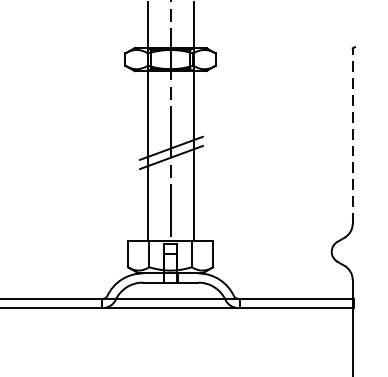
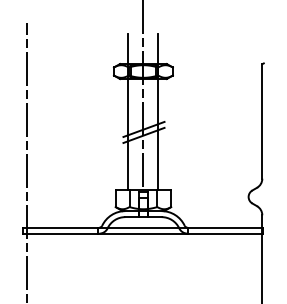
line: (352, 134) -> (262, 120), dashed -> solid

